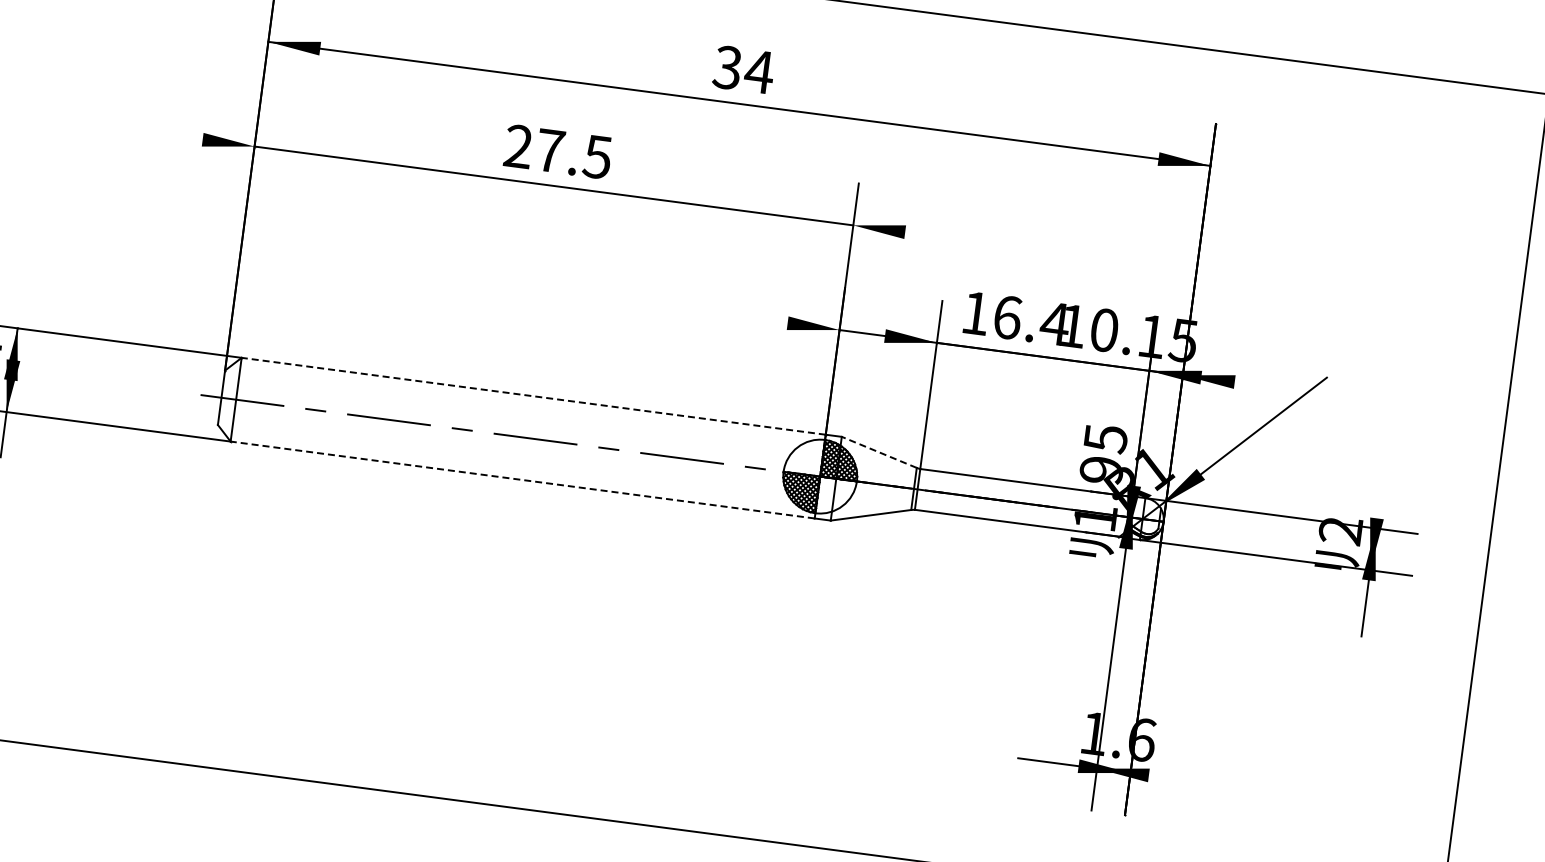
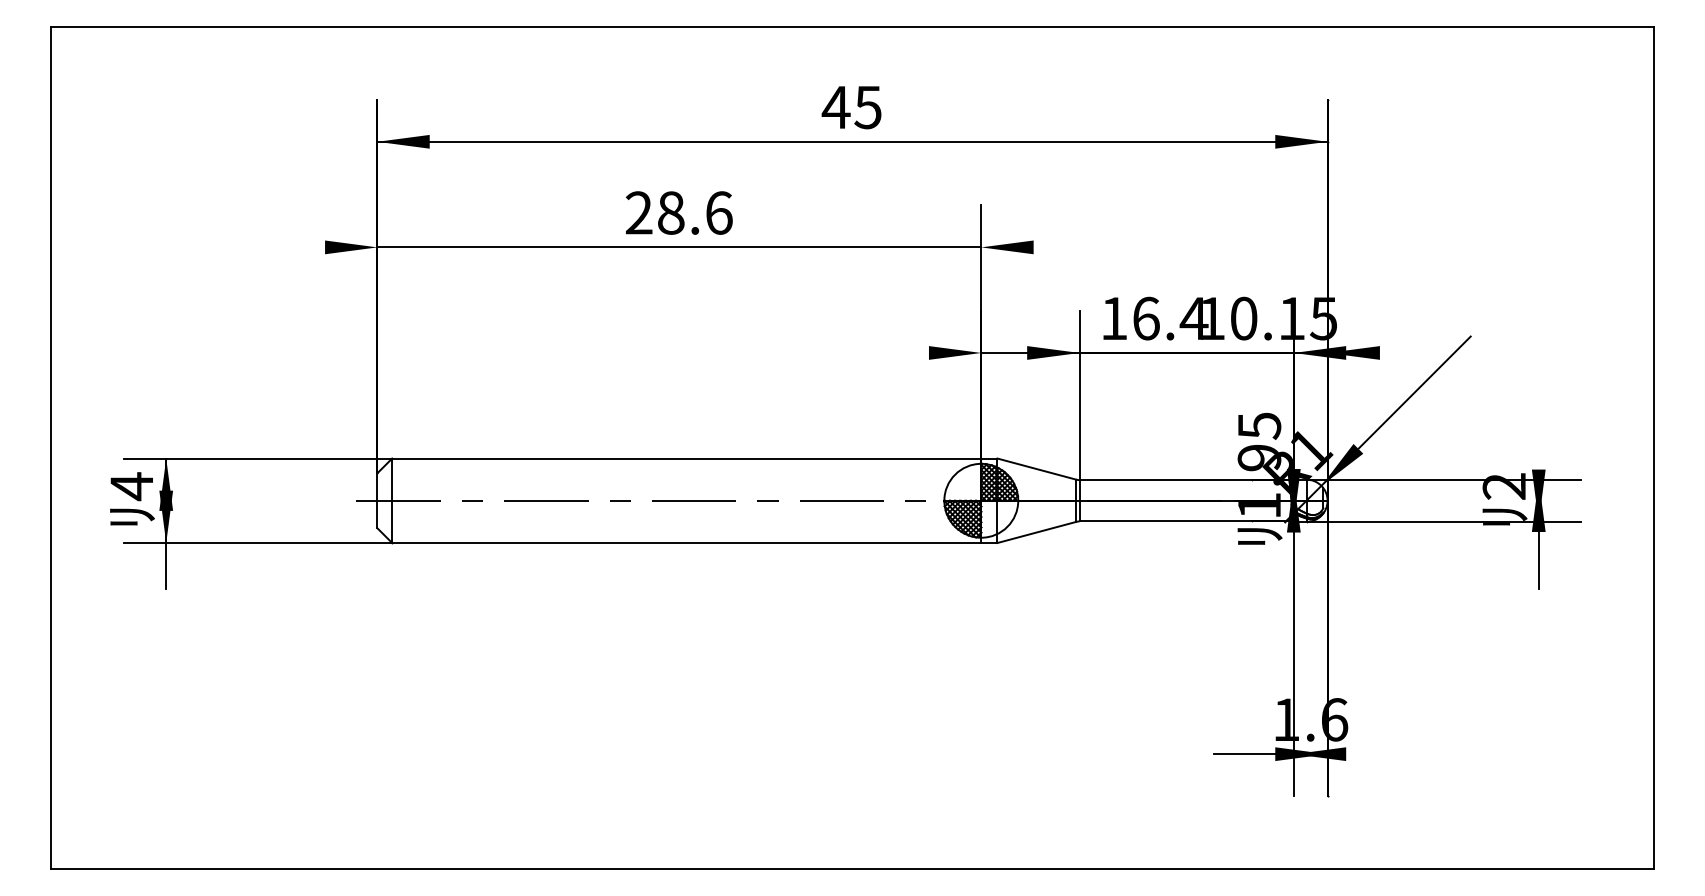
text: (742, 69) -> (851, 107), 34 -> 45
text: (574, 153) -> (695, 212), 27.5 -> 28.6
line: (533, 396) -> (686, 458), dashed -> solid
line: (879, 452) -> (1036, 469), dashed -> solid
line: (522, 480) -> (686, 543), dashed -> solid

